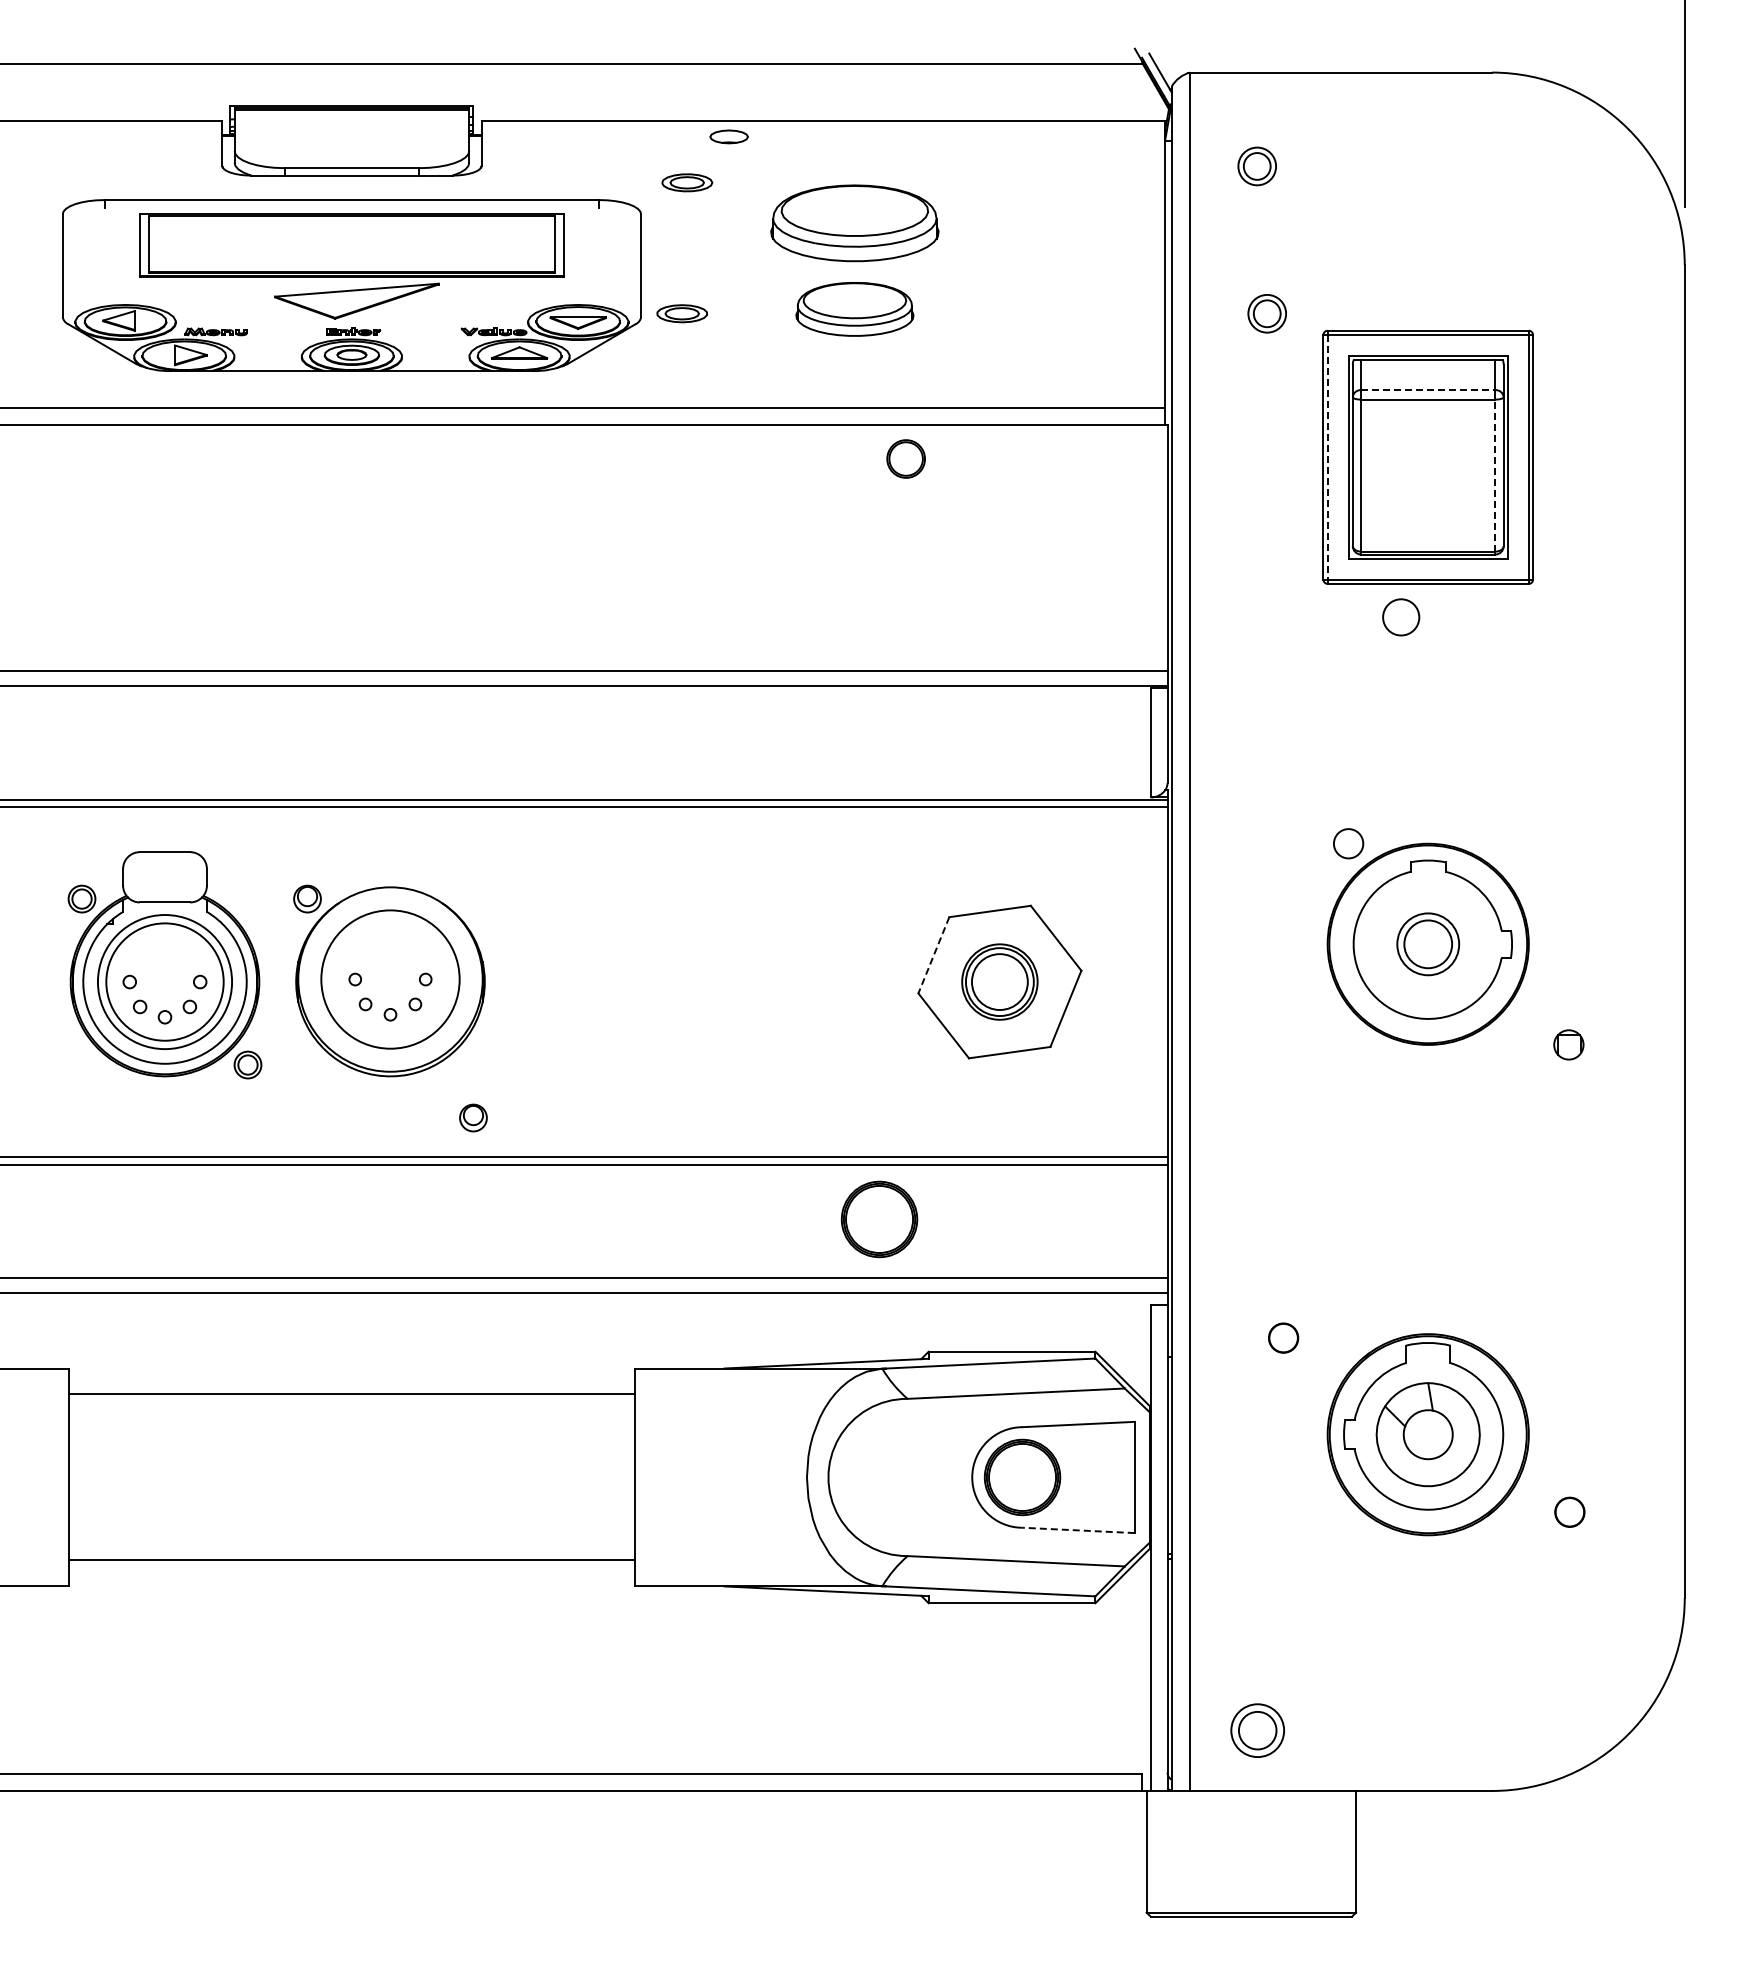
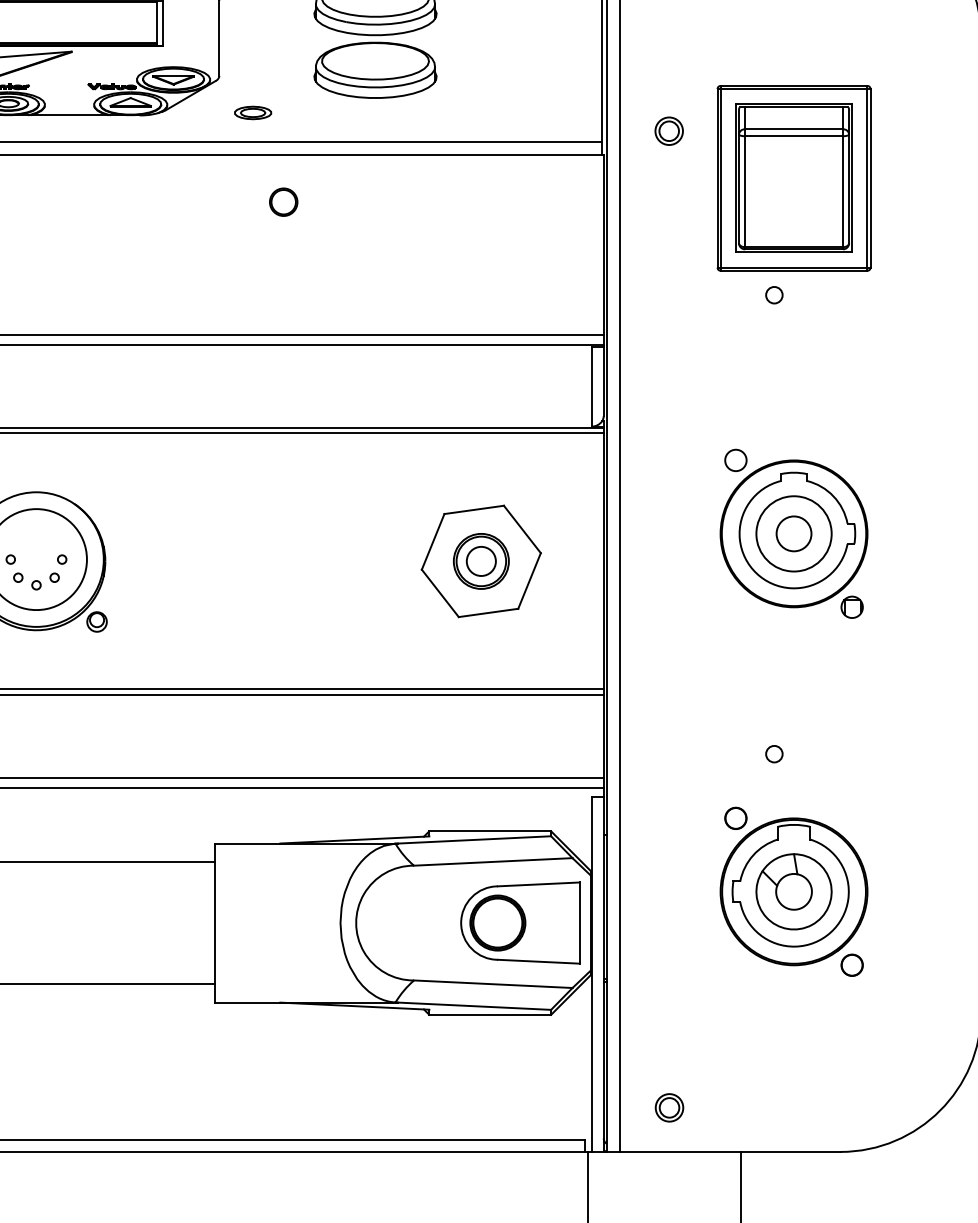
part: (854, 309) -> (375, 70), size x1.43
part: (681, 313) -> (252, 112), moved
part: (1266, 313) -> (668, 131), moved
line: (1428, 390) -> (794, 129), dashed -> solid
line: (1327, 457) -> (720, 178), dashed -> solid
part: (905, 458) -> (283, 201), moved
line: (1495, 475) -> (843, 191), dashed -> solid
circle: (1401, 617) -> (774, 295), size x0.62
circle: (1427, 943) -> (793, 533), size x1.67
line: (933, 955) -> (432, 542), dashed -> solid
circle: (999, 982) -> (481, 561), size x0.71
part: (1568, 1044) -> (851, 607), moved
part: (473, 1117) -> (97, 621), moved
part: (879, 1219) -> (393, 734), removed
circle: (1401, 1245) -> (774, 753), added
circle: (1283, 1337) -> (735, 817), moved
circle: (1569, 1511) -> (851, 964), moved
line: (1078, 1530) -> (538, 961), dashed -> solid
part: (1257, 1730) -> (669, 1107), size x0.71

